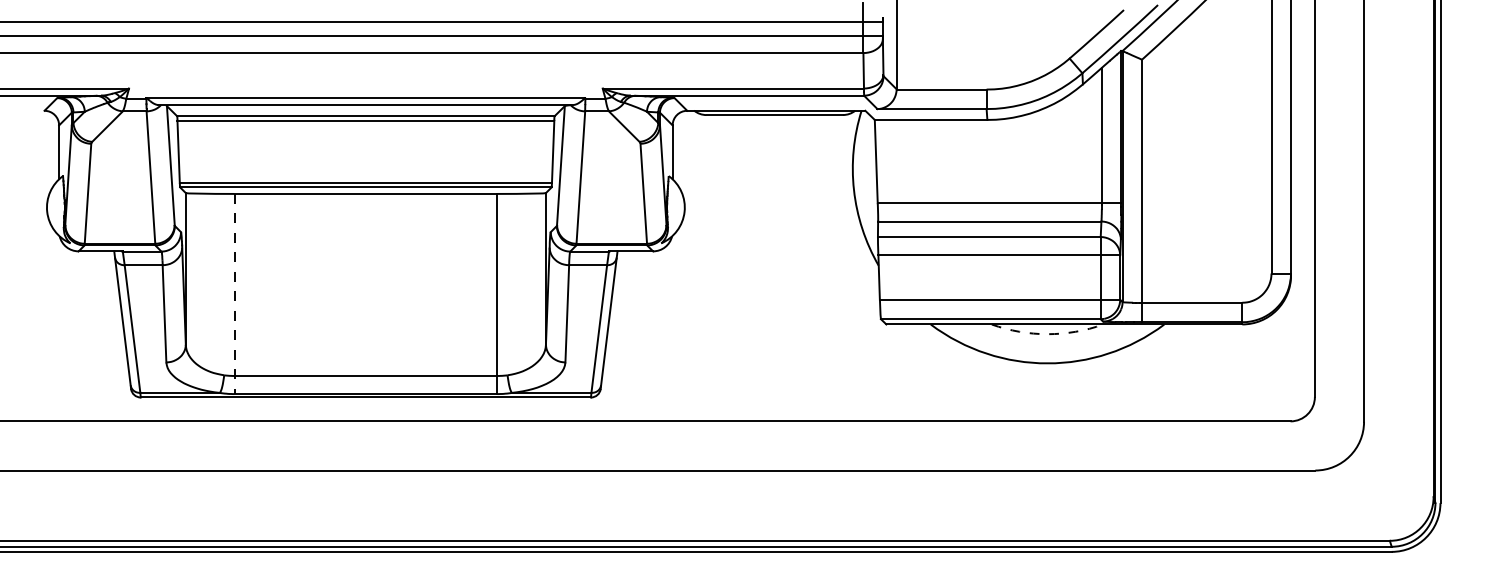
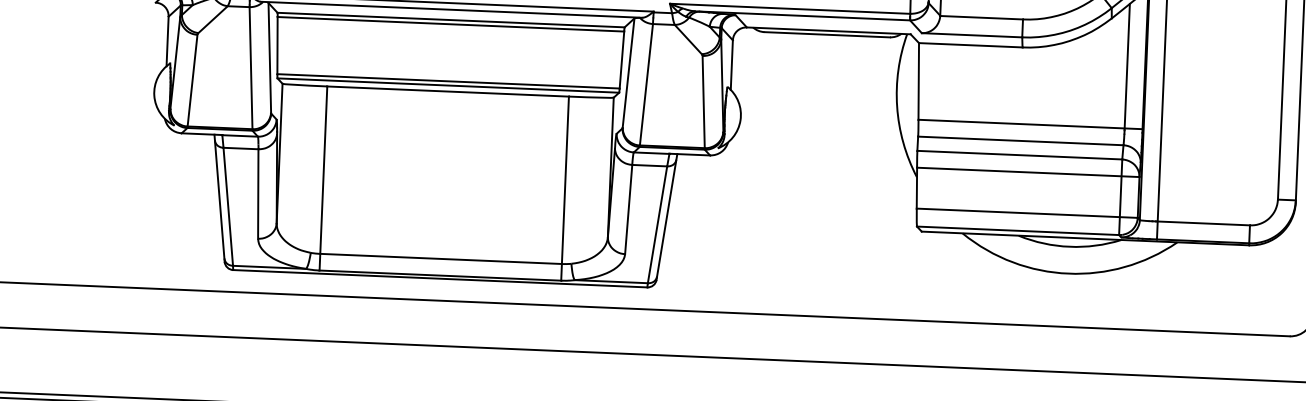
line: (234, 294) -> (323, 178), dashed -> solid
arc: (1047, 334) -> (1069, 247), dashed -> solid

